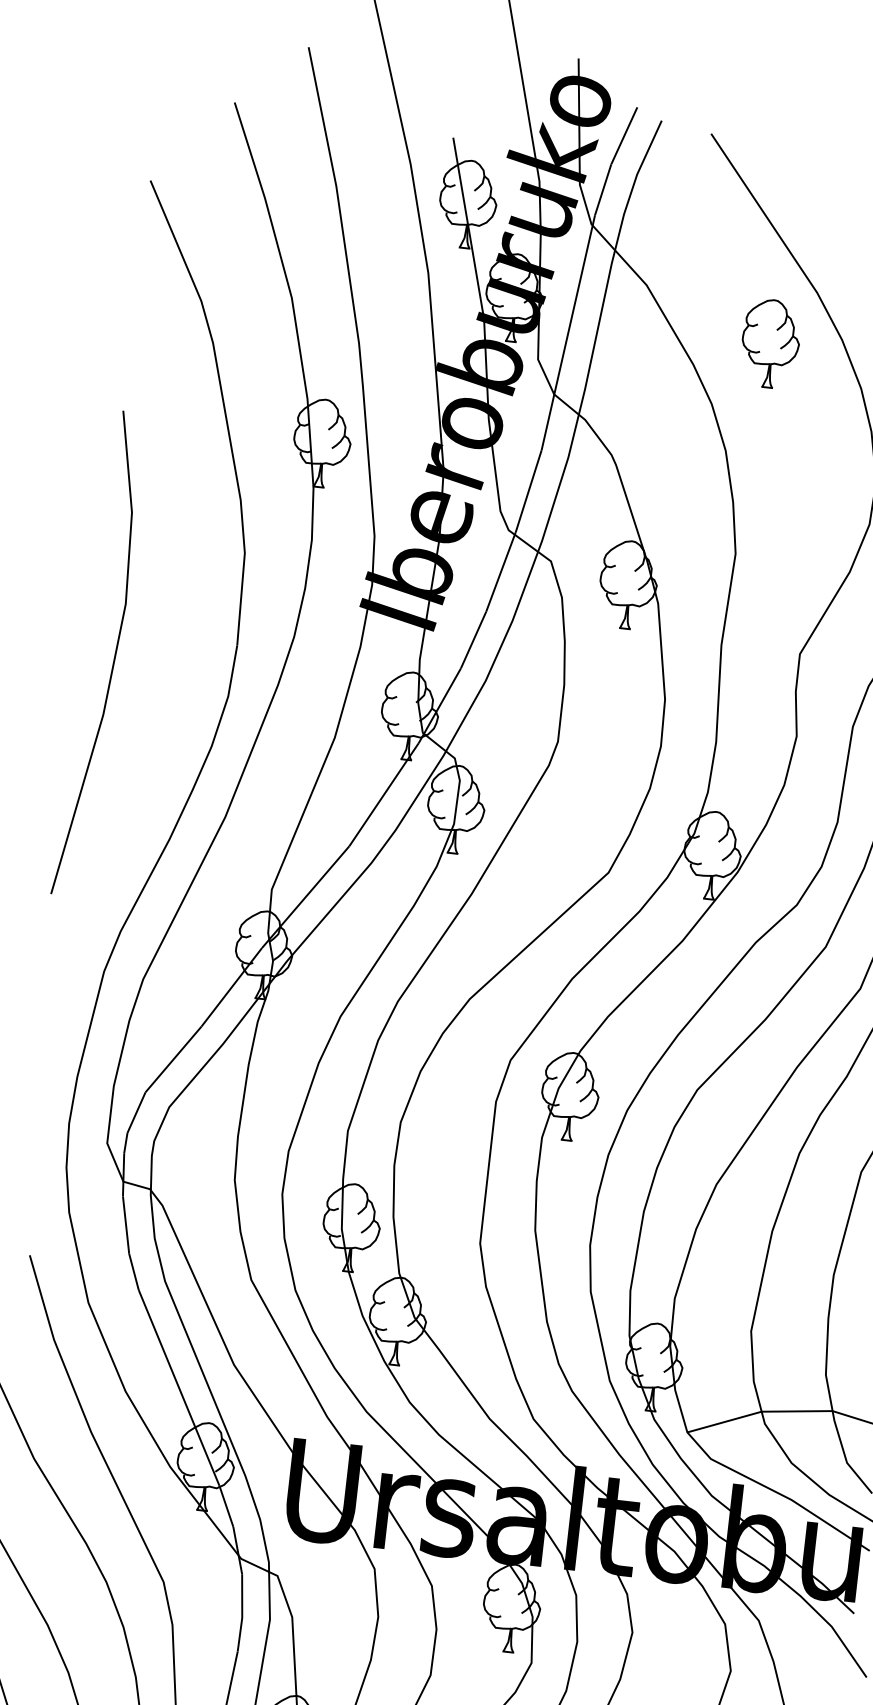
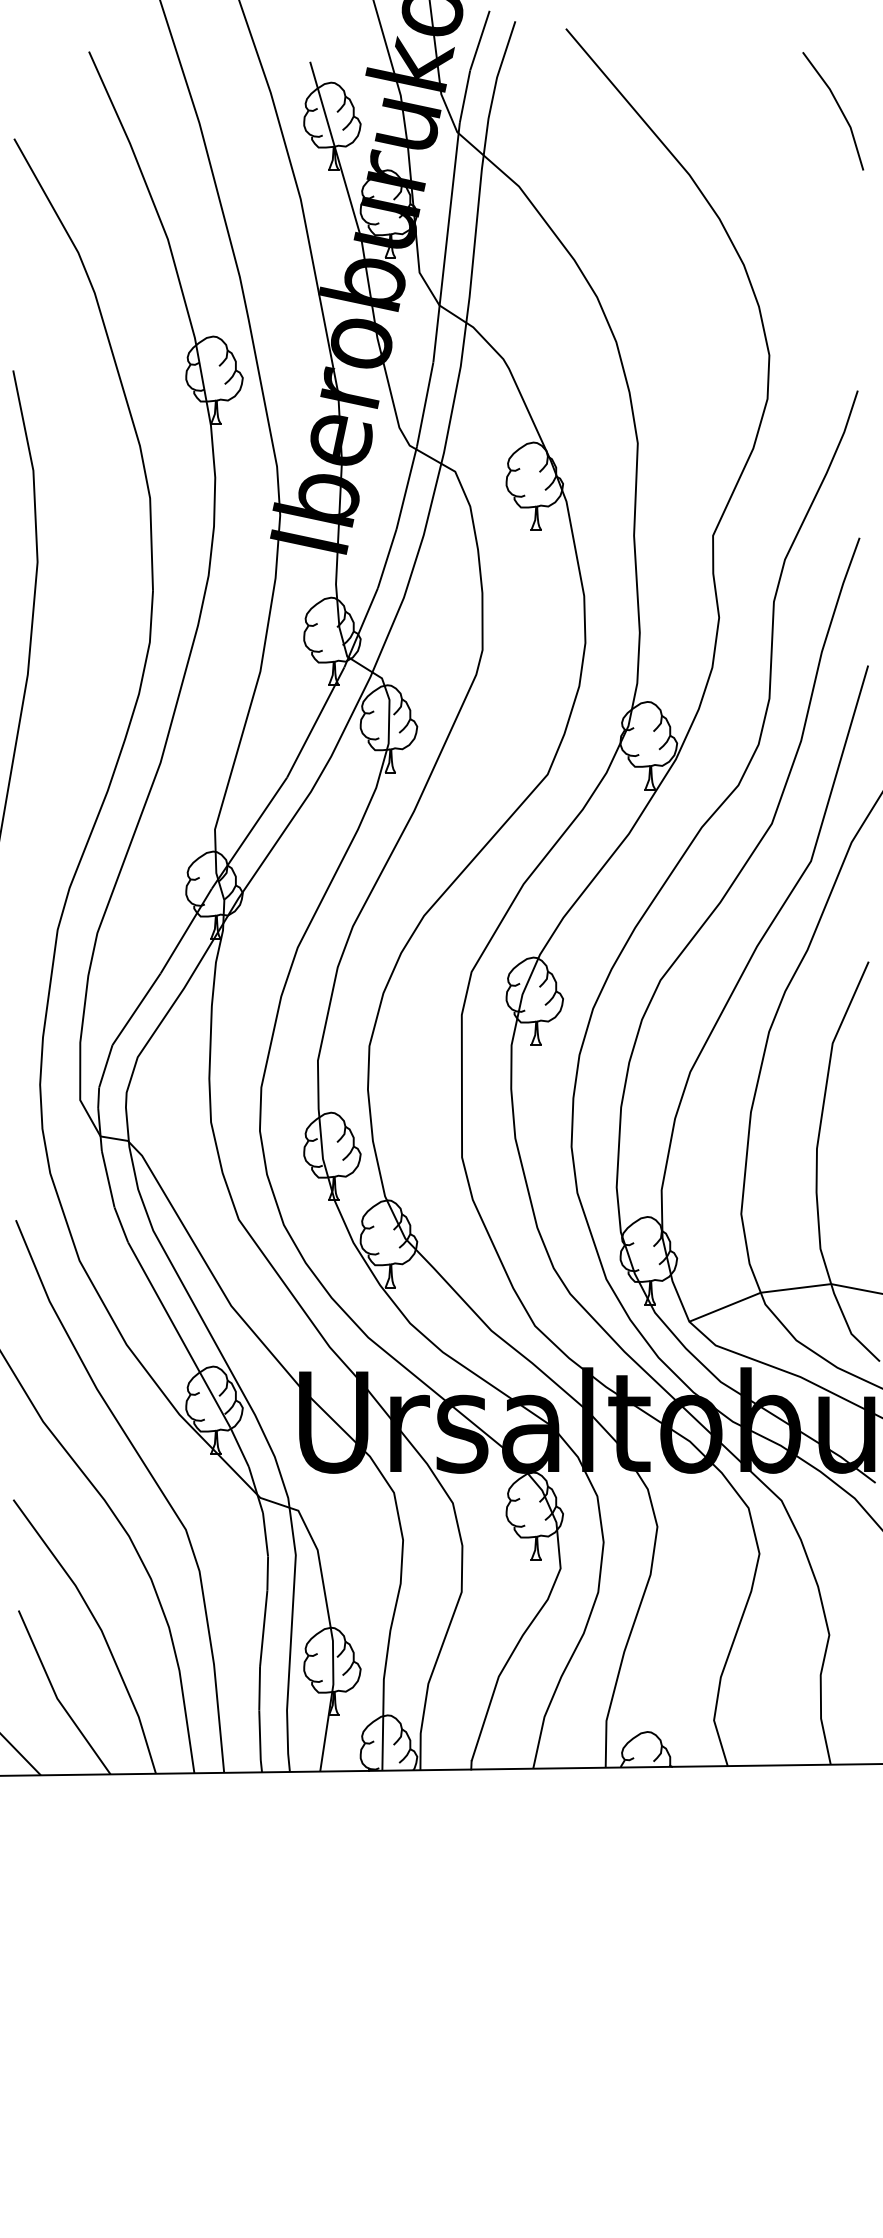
part: (770, 343) -> (648, 230), removed

